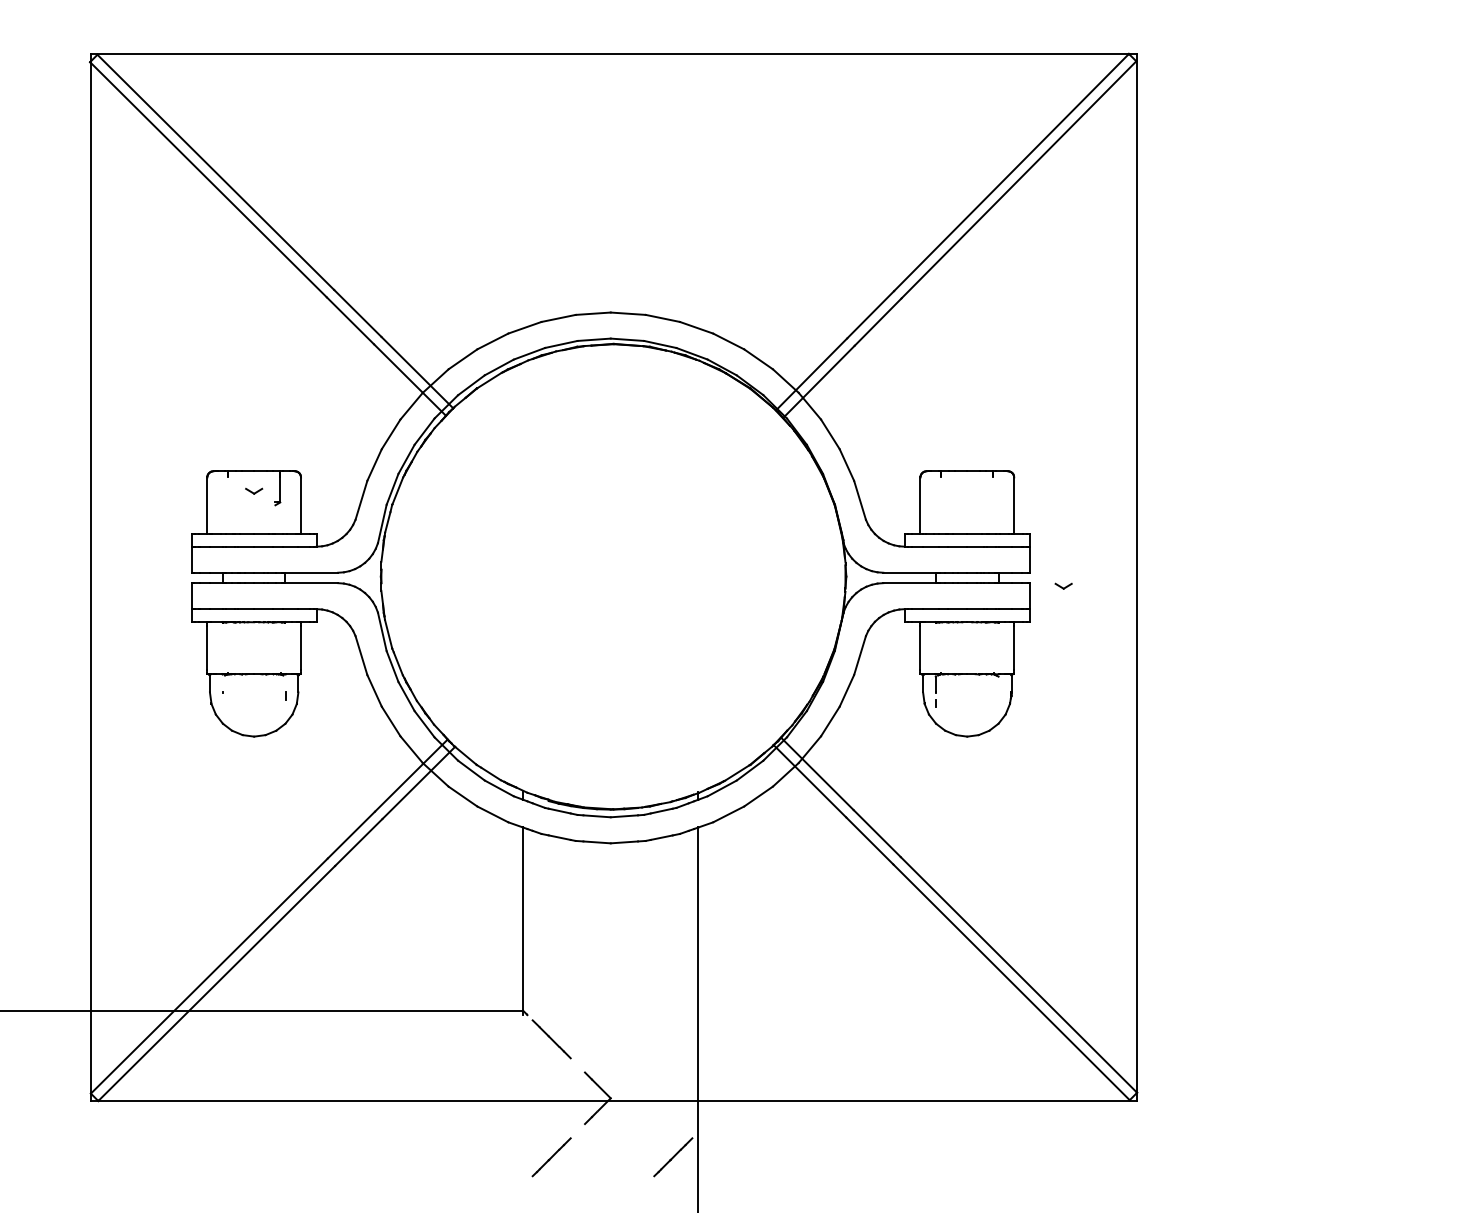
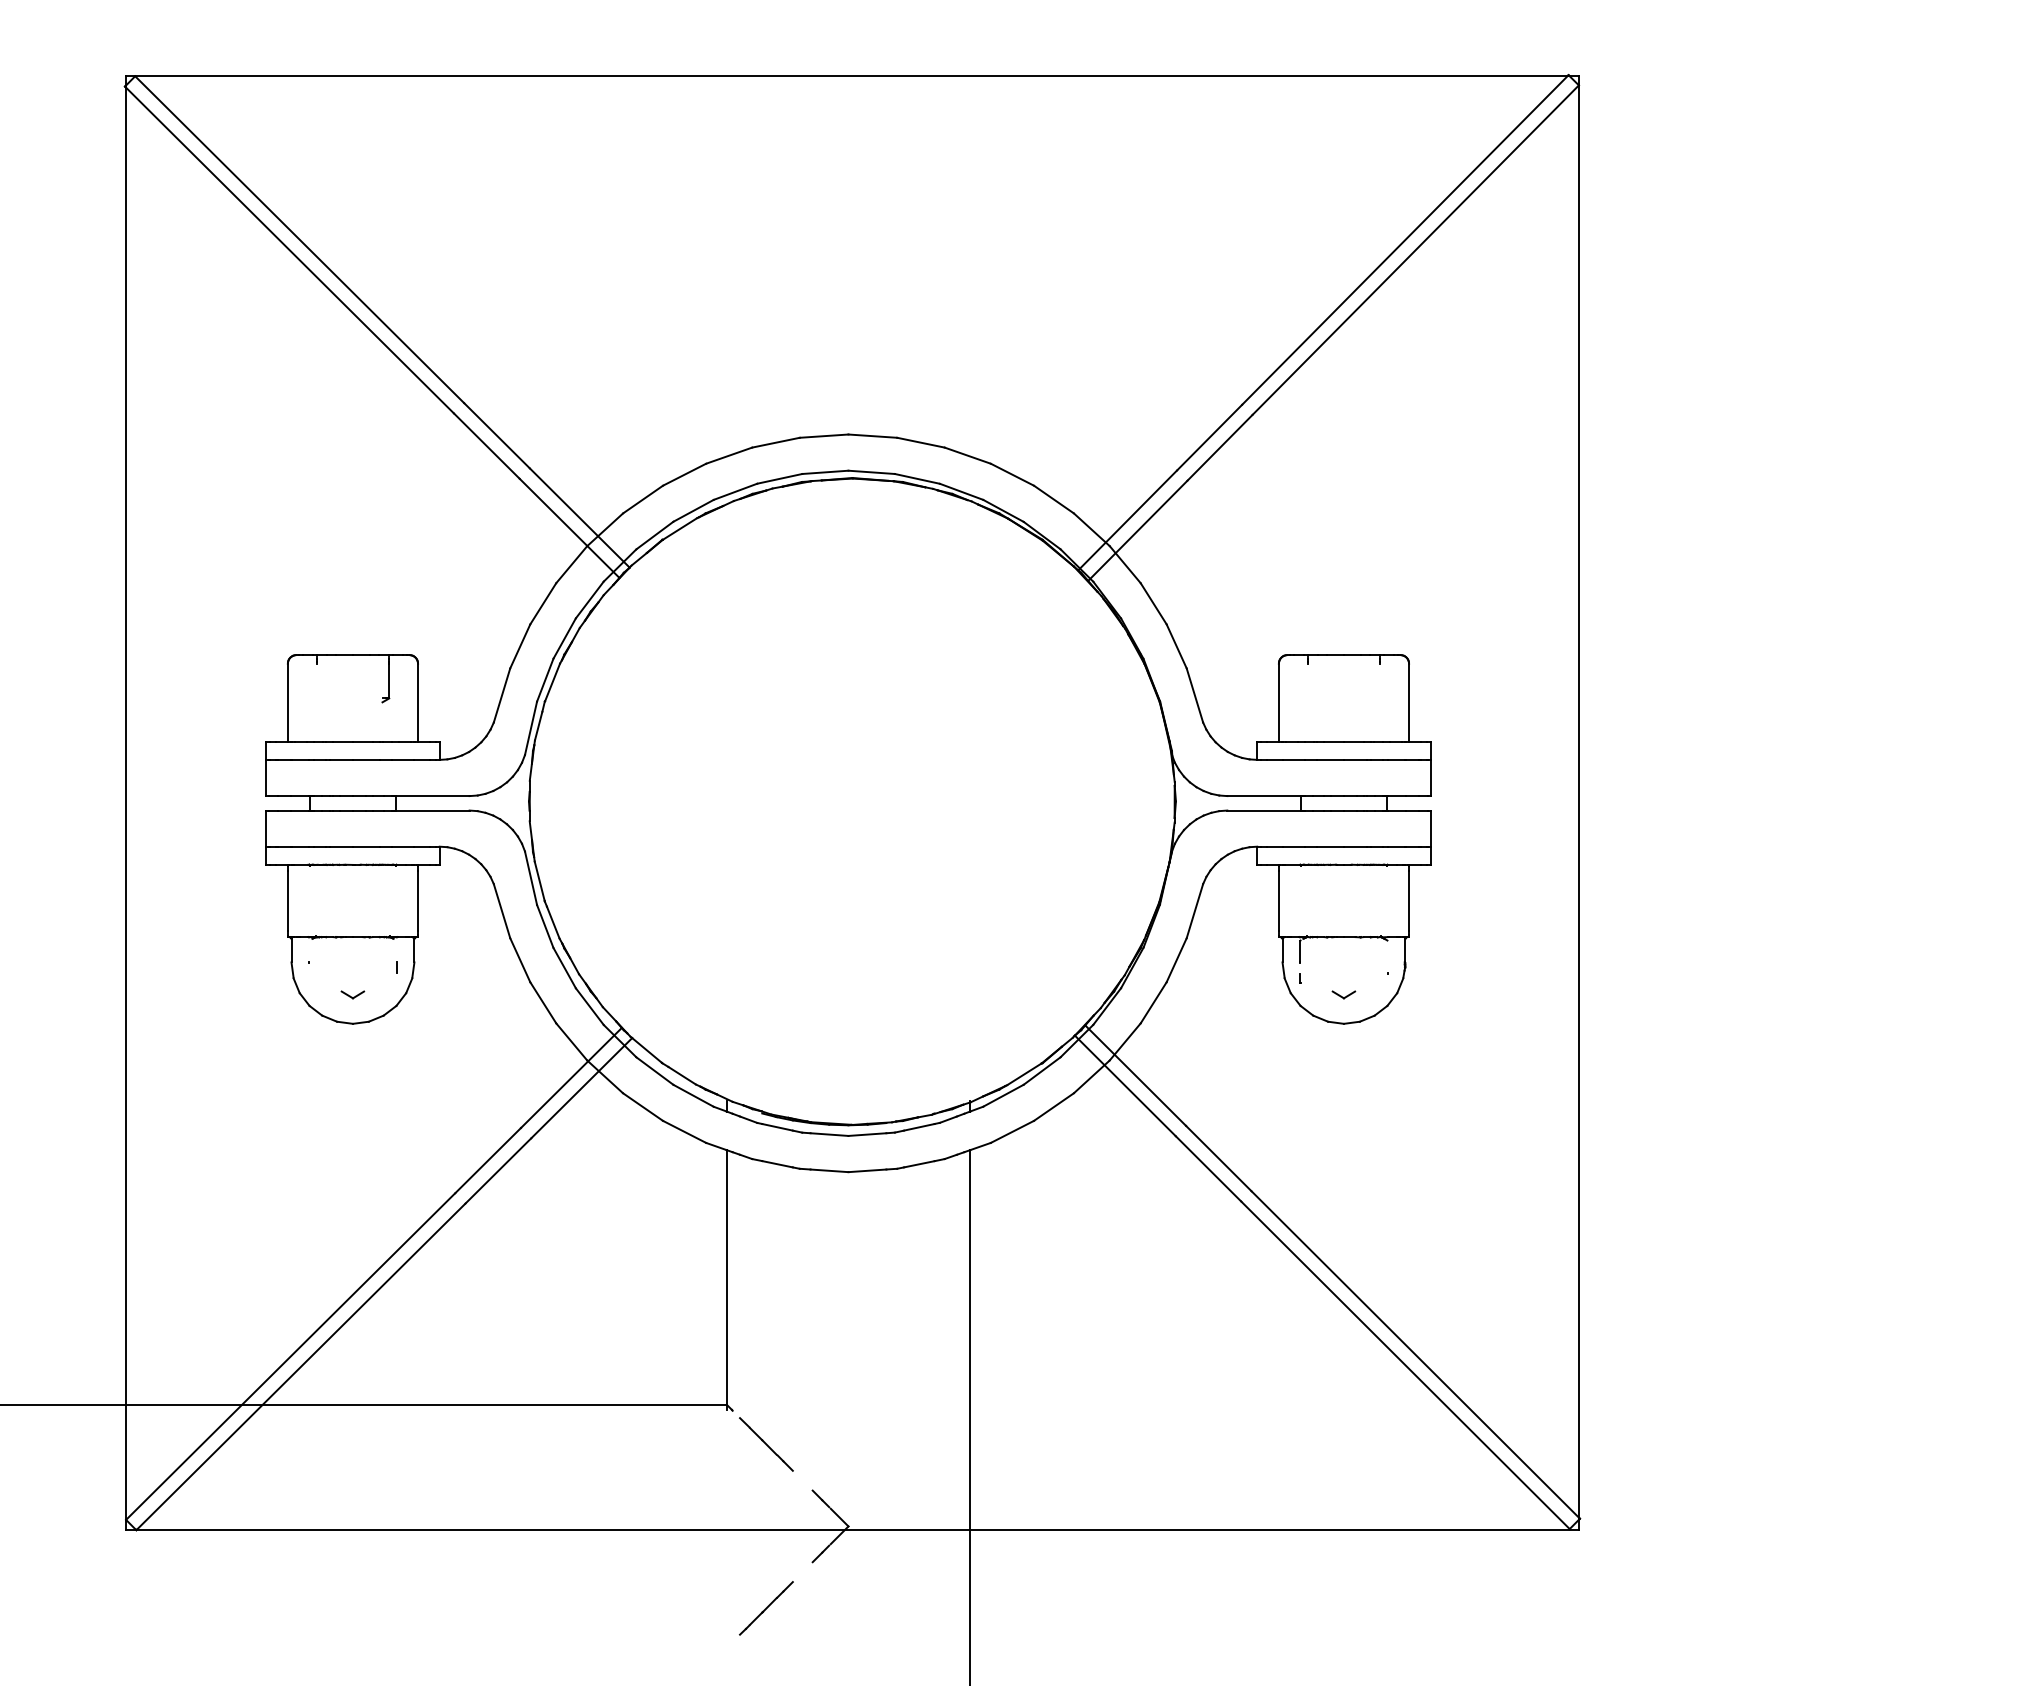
part: (253, 491) -> (352, 994), moved
part: (1063, 585) -> (1343, 994), moved
line: (673, 1157) -> (935, 1608), removed

